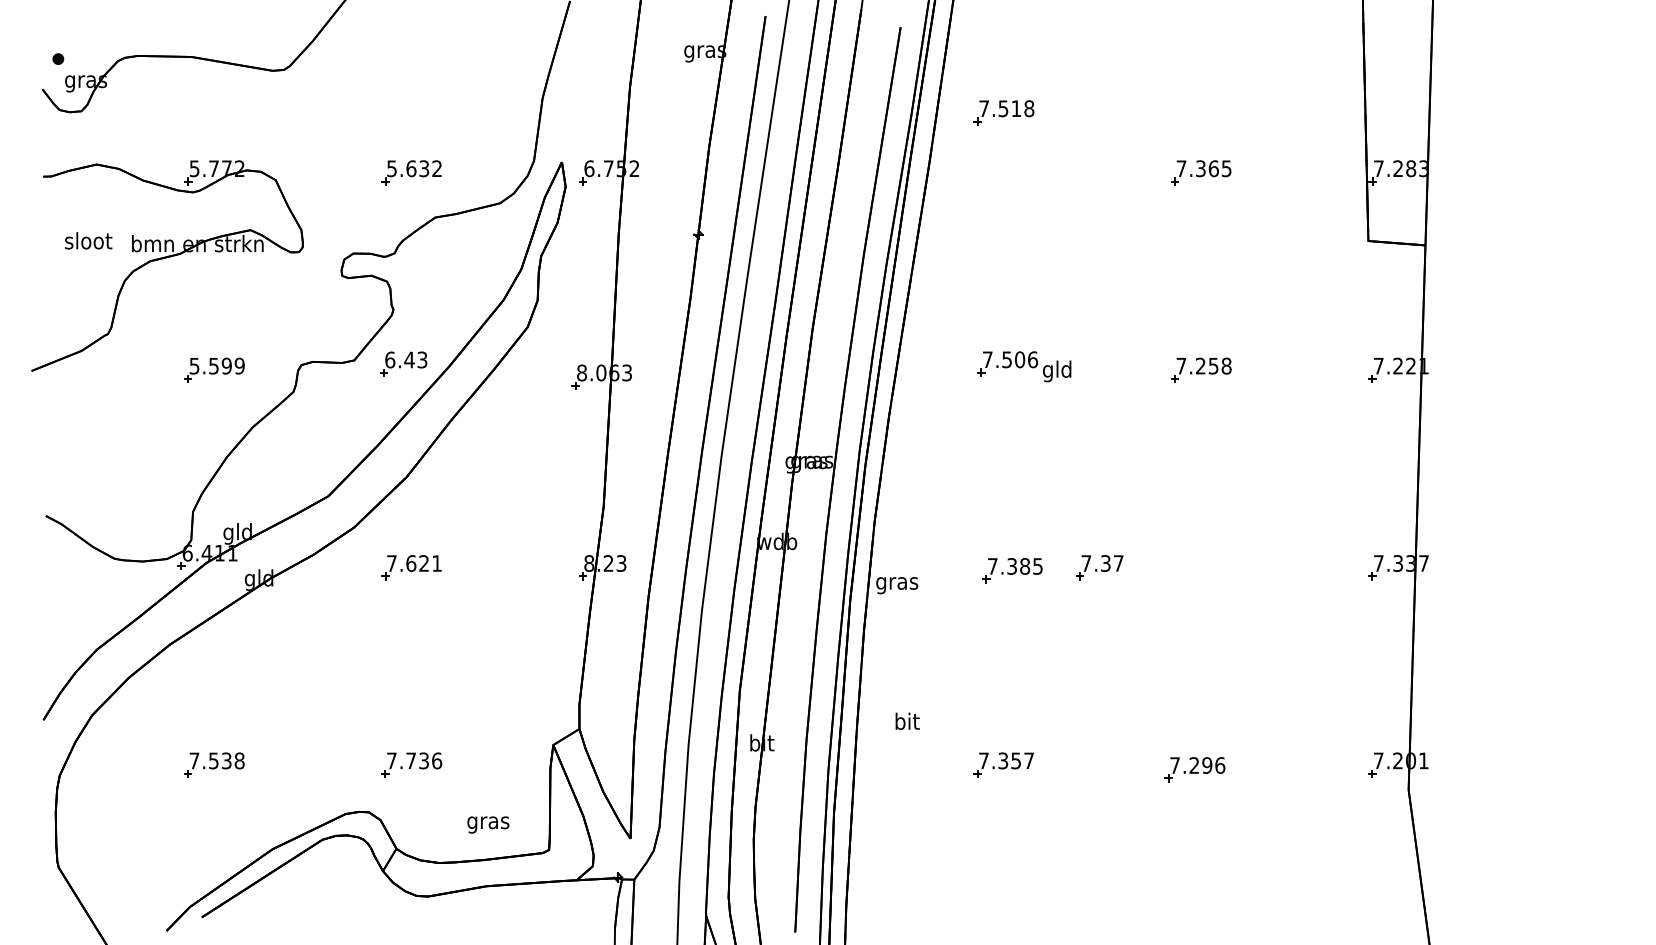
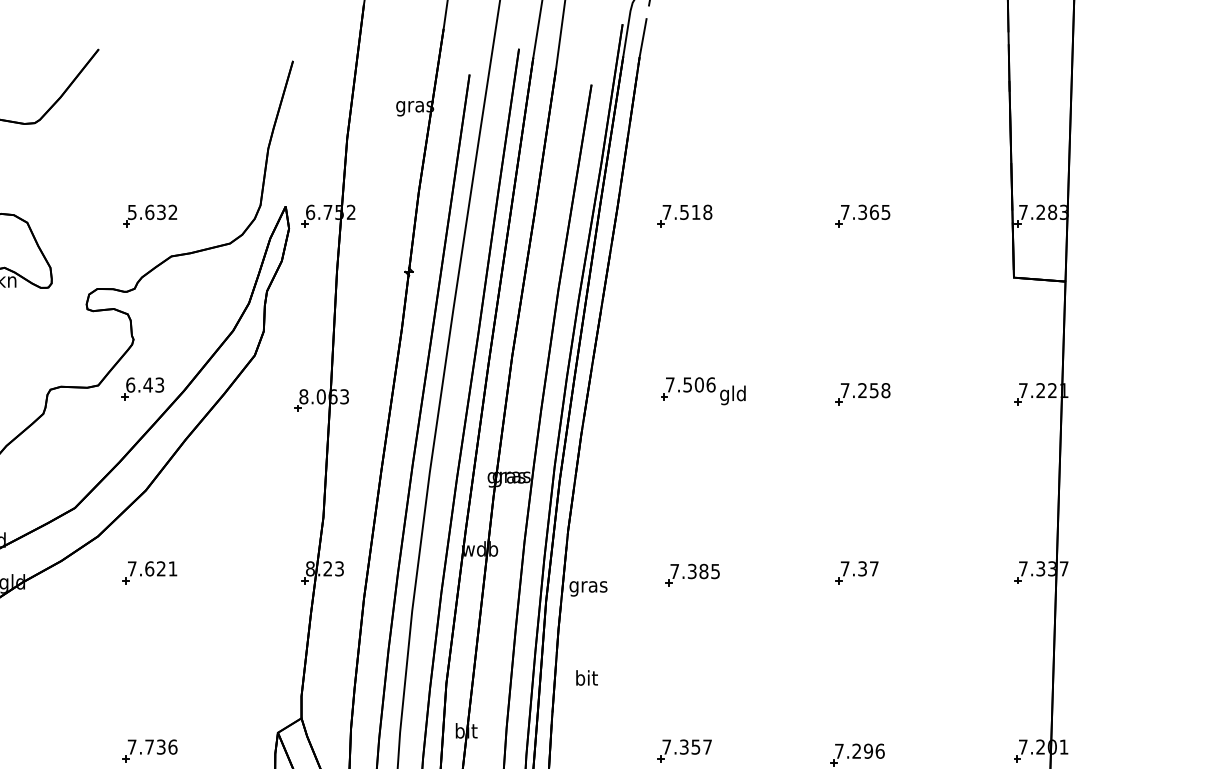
part: (1003, 112) -> (684, 215), moved
part: (1099, 567) -> (856, 572), moved
text: (907, 720) -> (586, 677), moved

